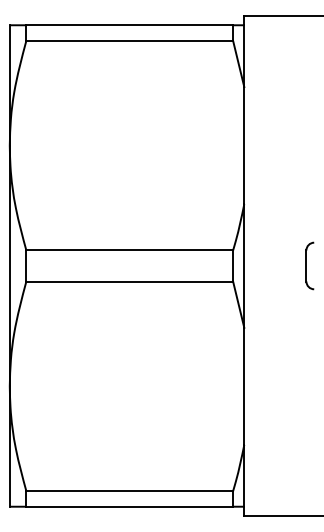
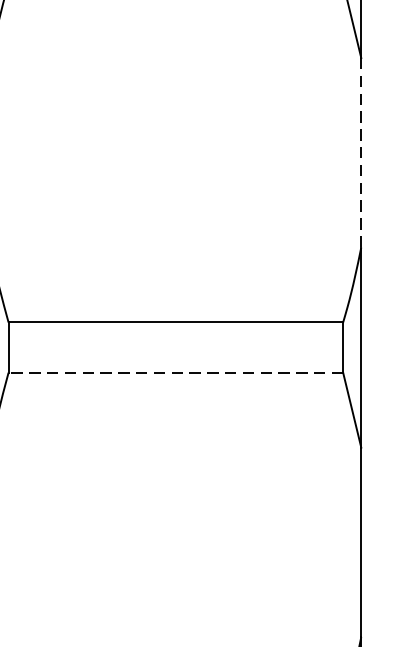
line: (244, 145) -> (361, 152), solid -> dashed
line: (129, 281) -> (175, 372), solid -> dashed

